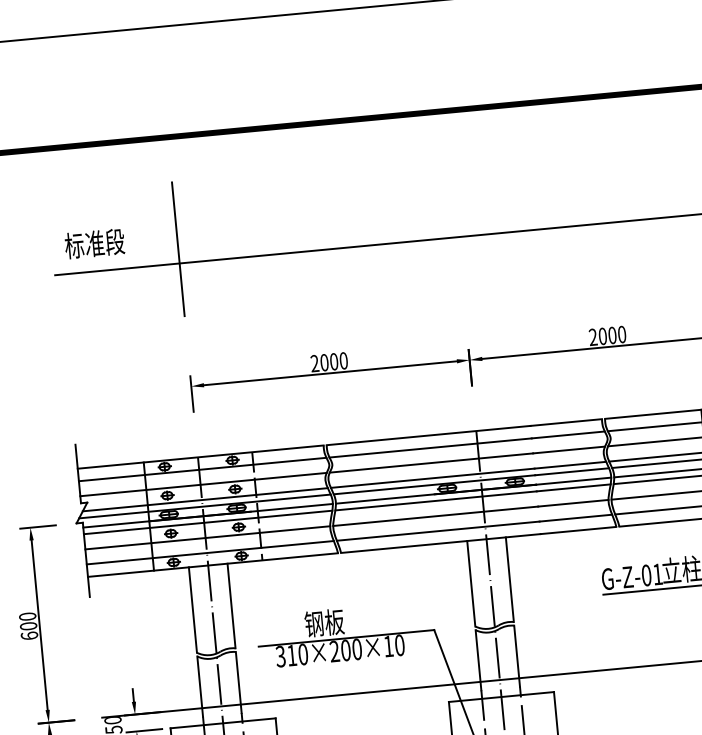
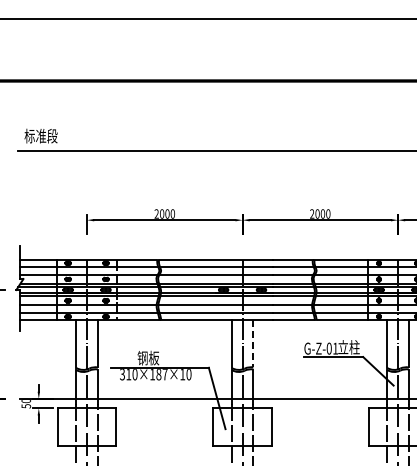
line: (179, 249) -> (87, 143), removed
line: (510, 579) -> (253, 343), solid -> dashed
text: (345, 650) -> (158, 374), 310×200×10 -> 310×187×10

